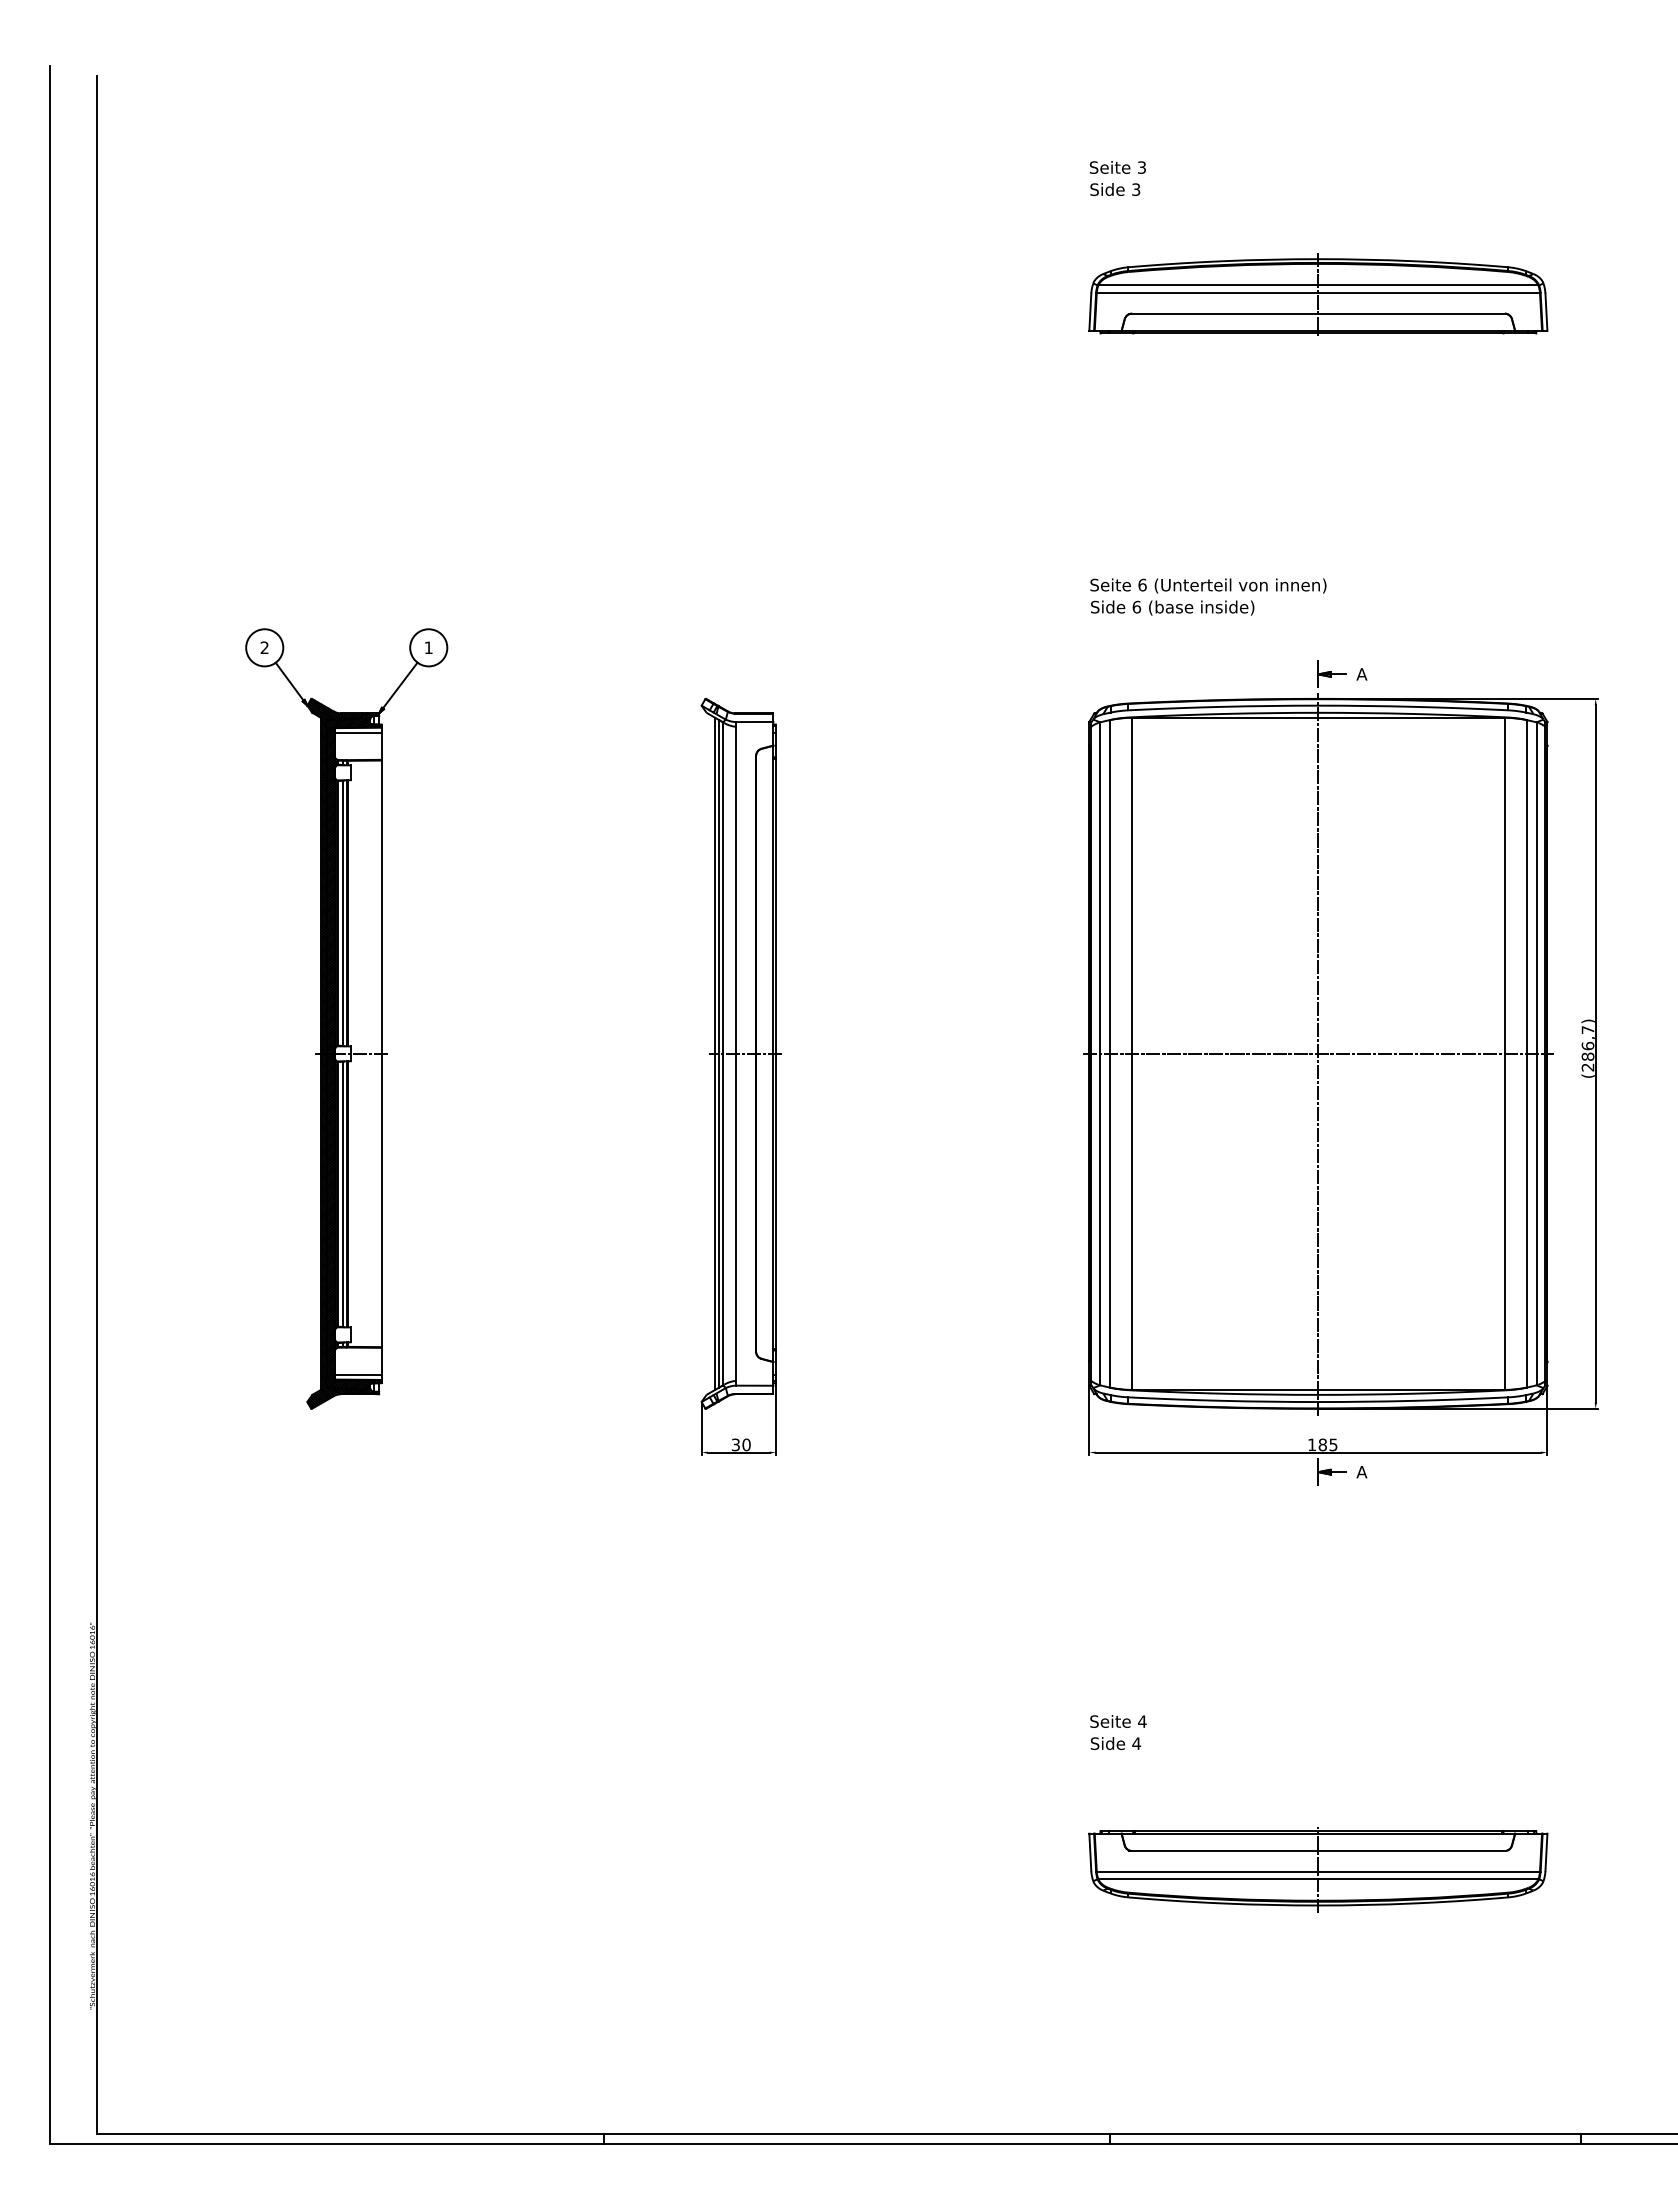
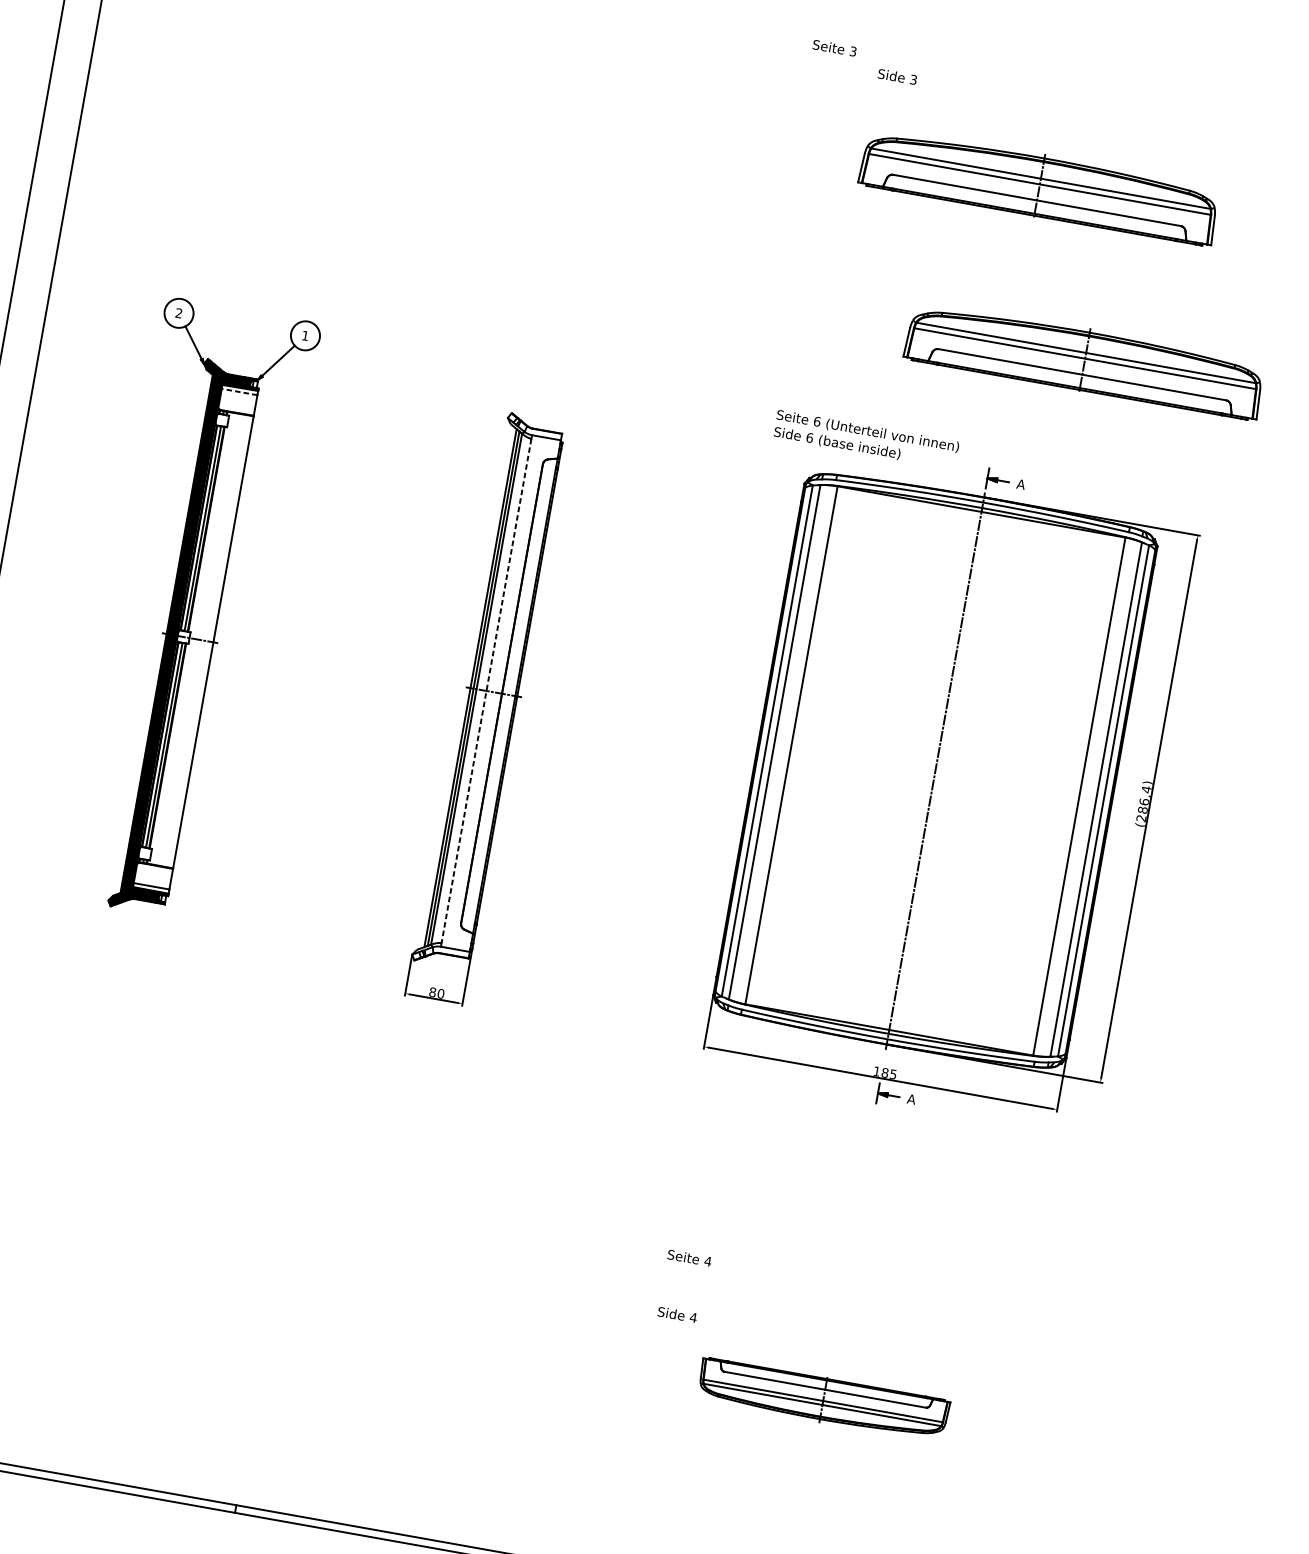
text: (1117, 167) -> (834, 48), moved
part: (1414, 503) -> (1085, 359), added
text: (1208, 596) -> (866, 439), moved
line: (358, 733) -> (239, 392), solid -> dashed
text: (1587, 1029) -> (1146, 789), (286,7) -> (286,4)
line: (1318, 1053) -> (935, 770), removed
line: (735, 1054) -> (486, 691), solid -> dashed
text: (735, 1444) -> (432, 992), 30 -> 80
text: (1115, 1743) -> (677, 1314), moved
part: (1318, 1869) -> (823, 1399), size x0.7

